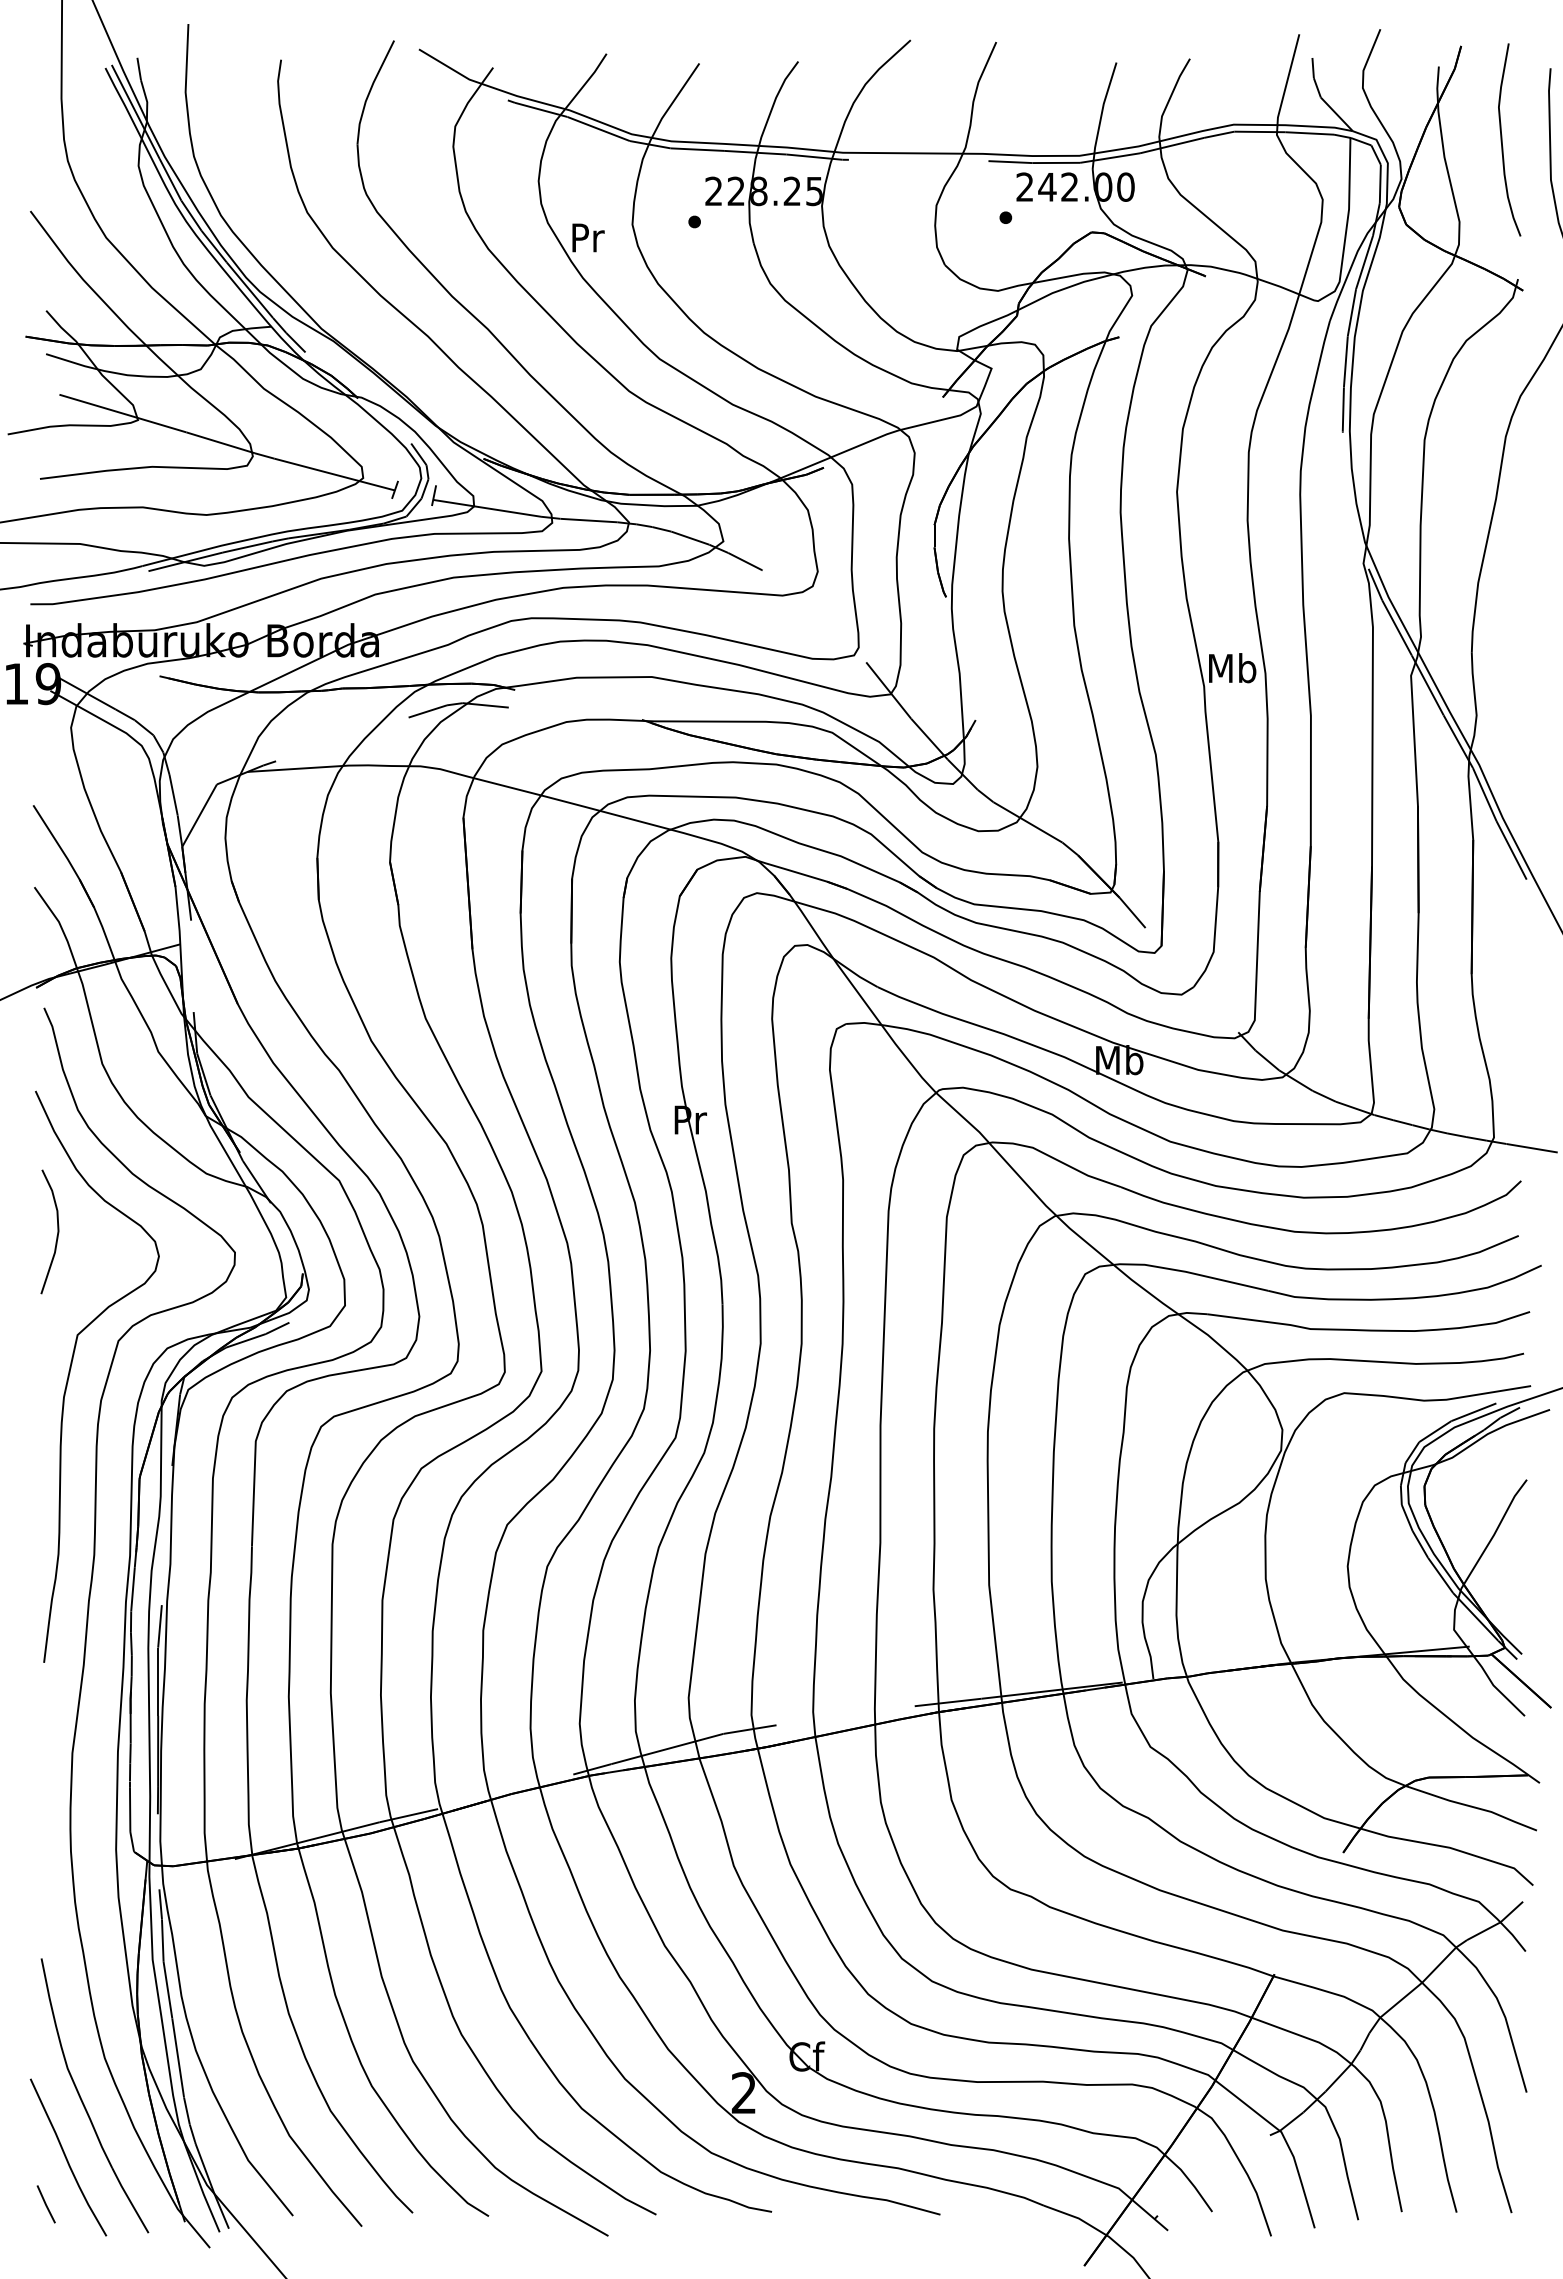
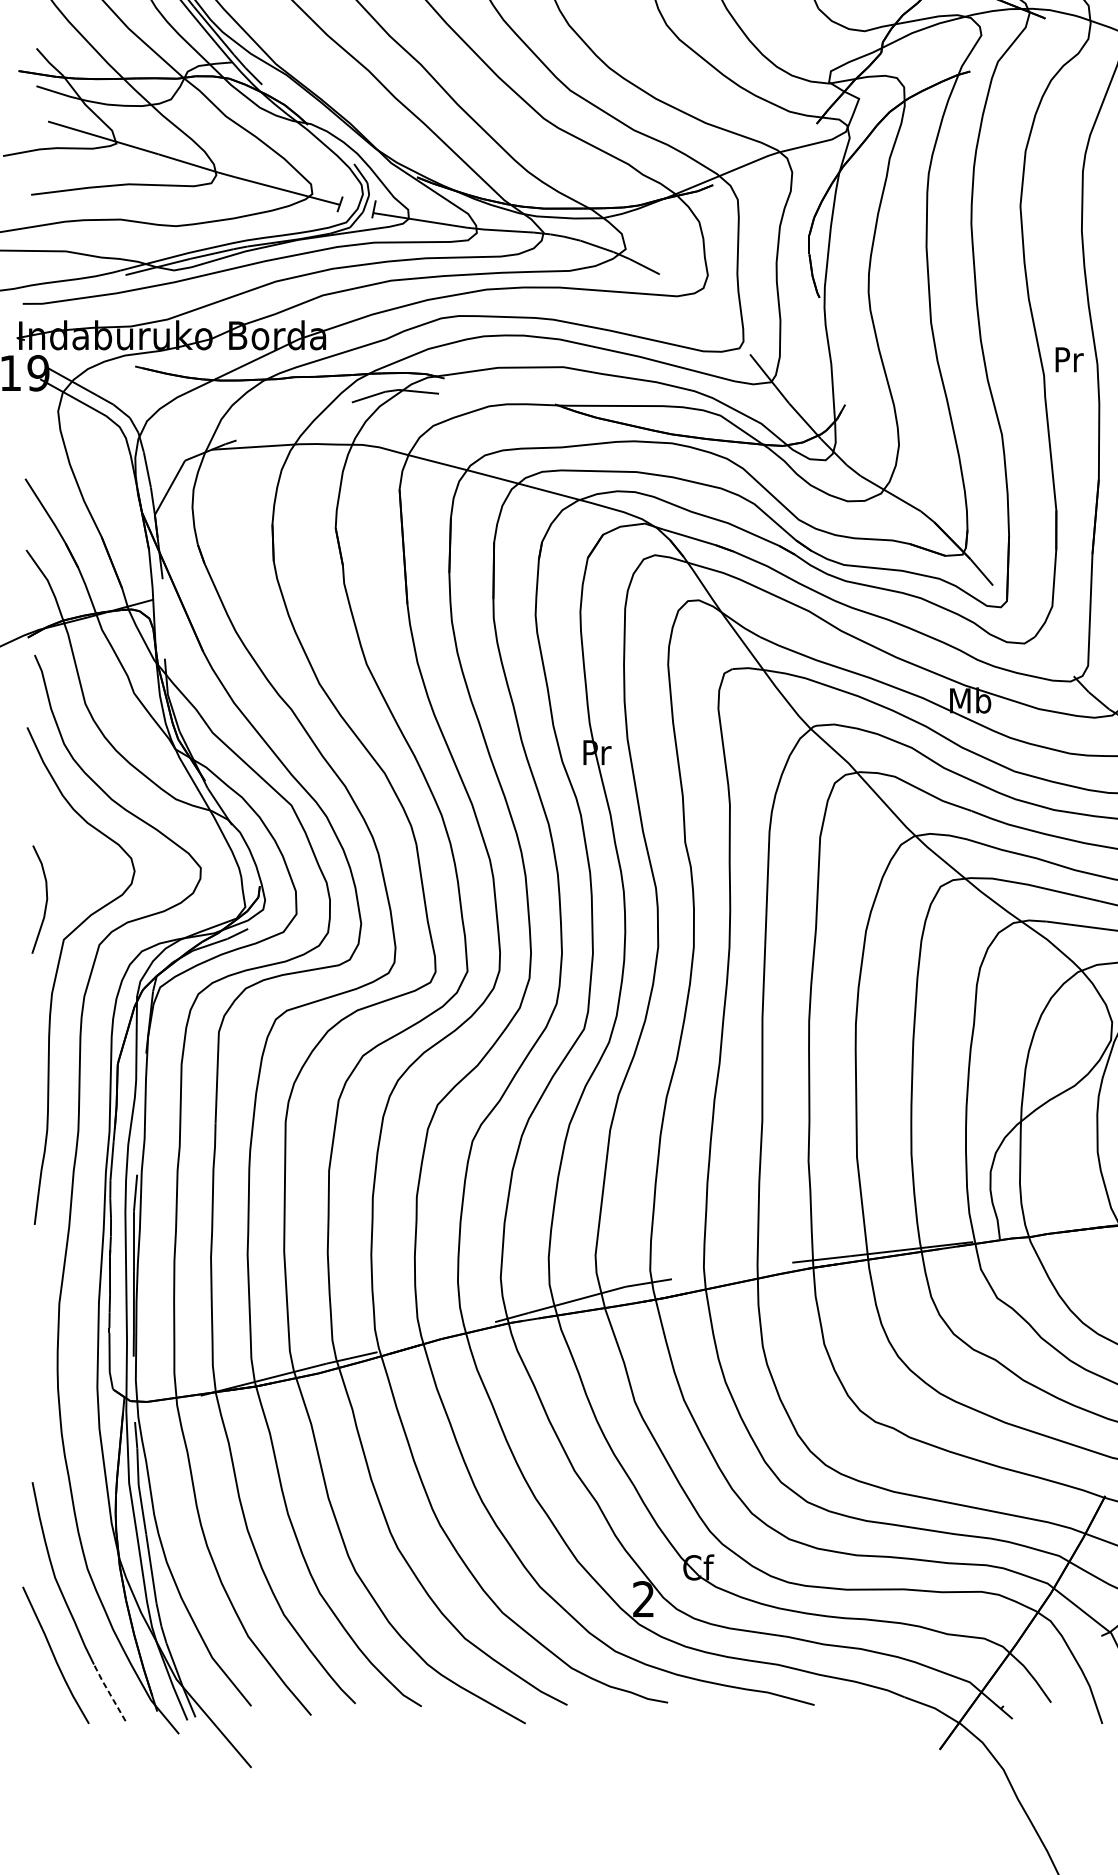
text: (1232, 668) -> (1068, 359), Mb -> Pr
curve: (57, 1231) -> (46, 899), moved
line: (129, 2200) -> (109, 1692), solid -> dashed
line: (45, 2204) -> (35, 1696), removed

